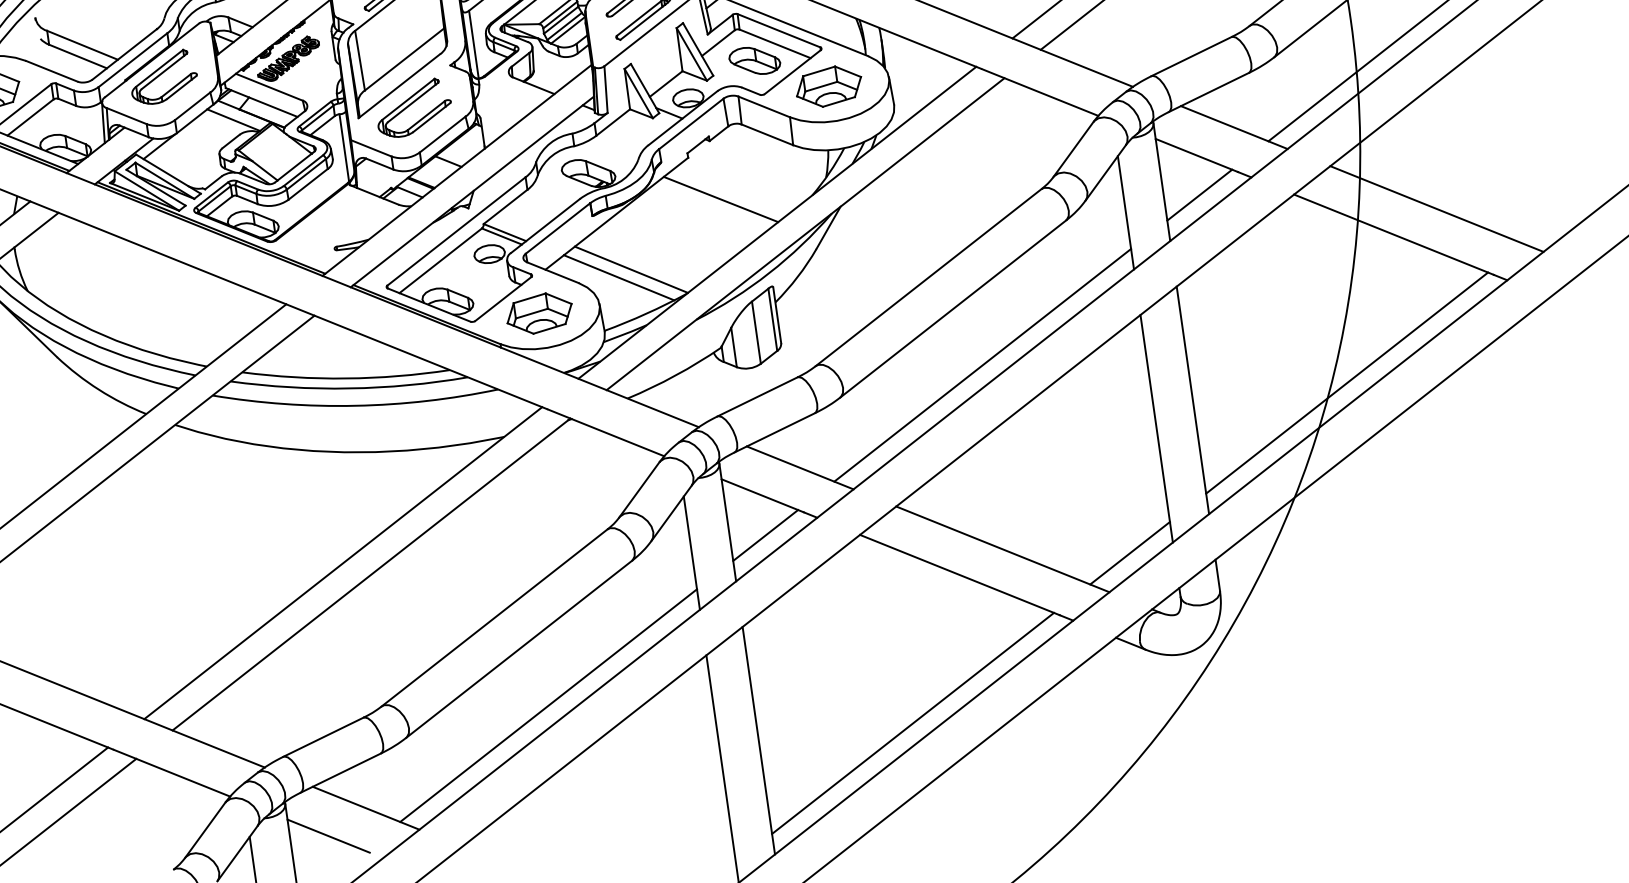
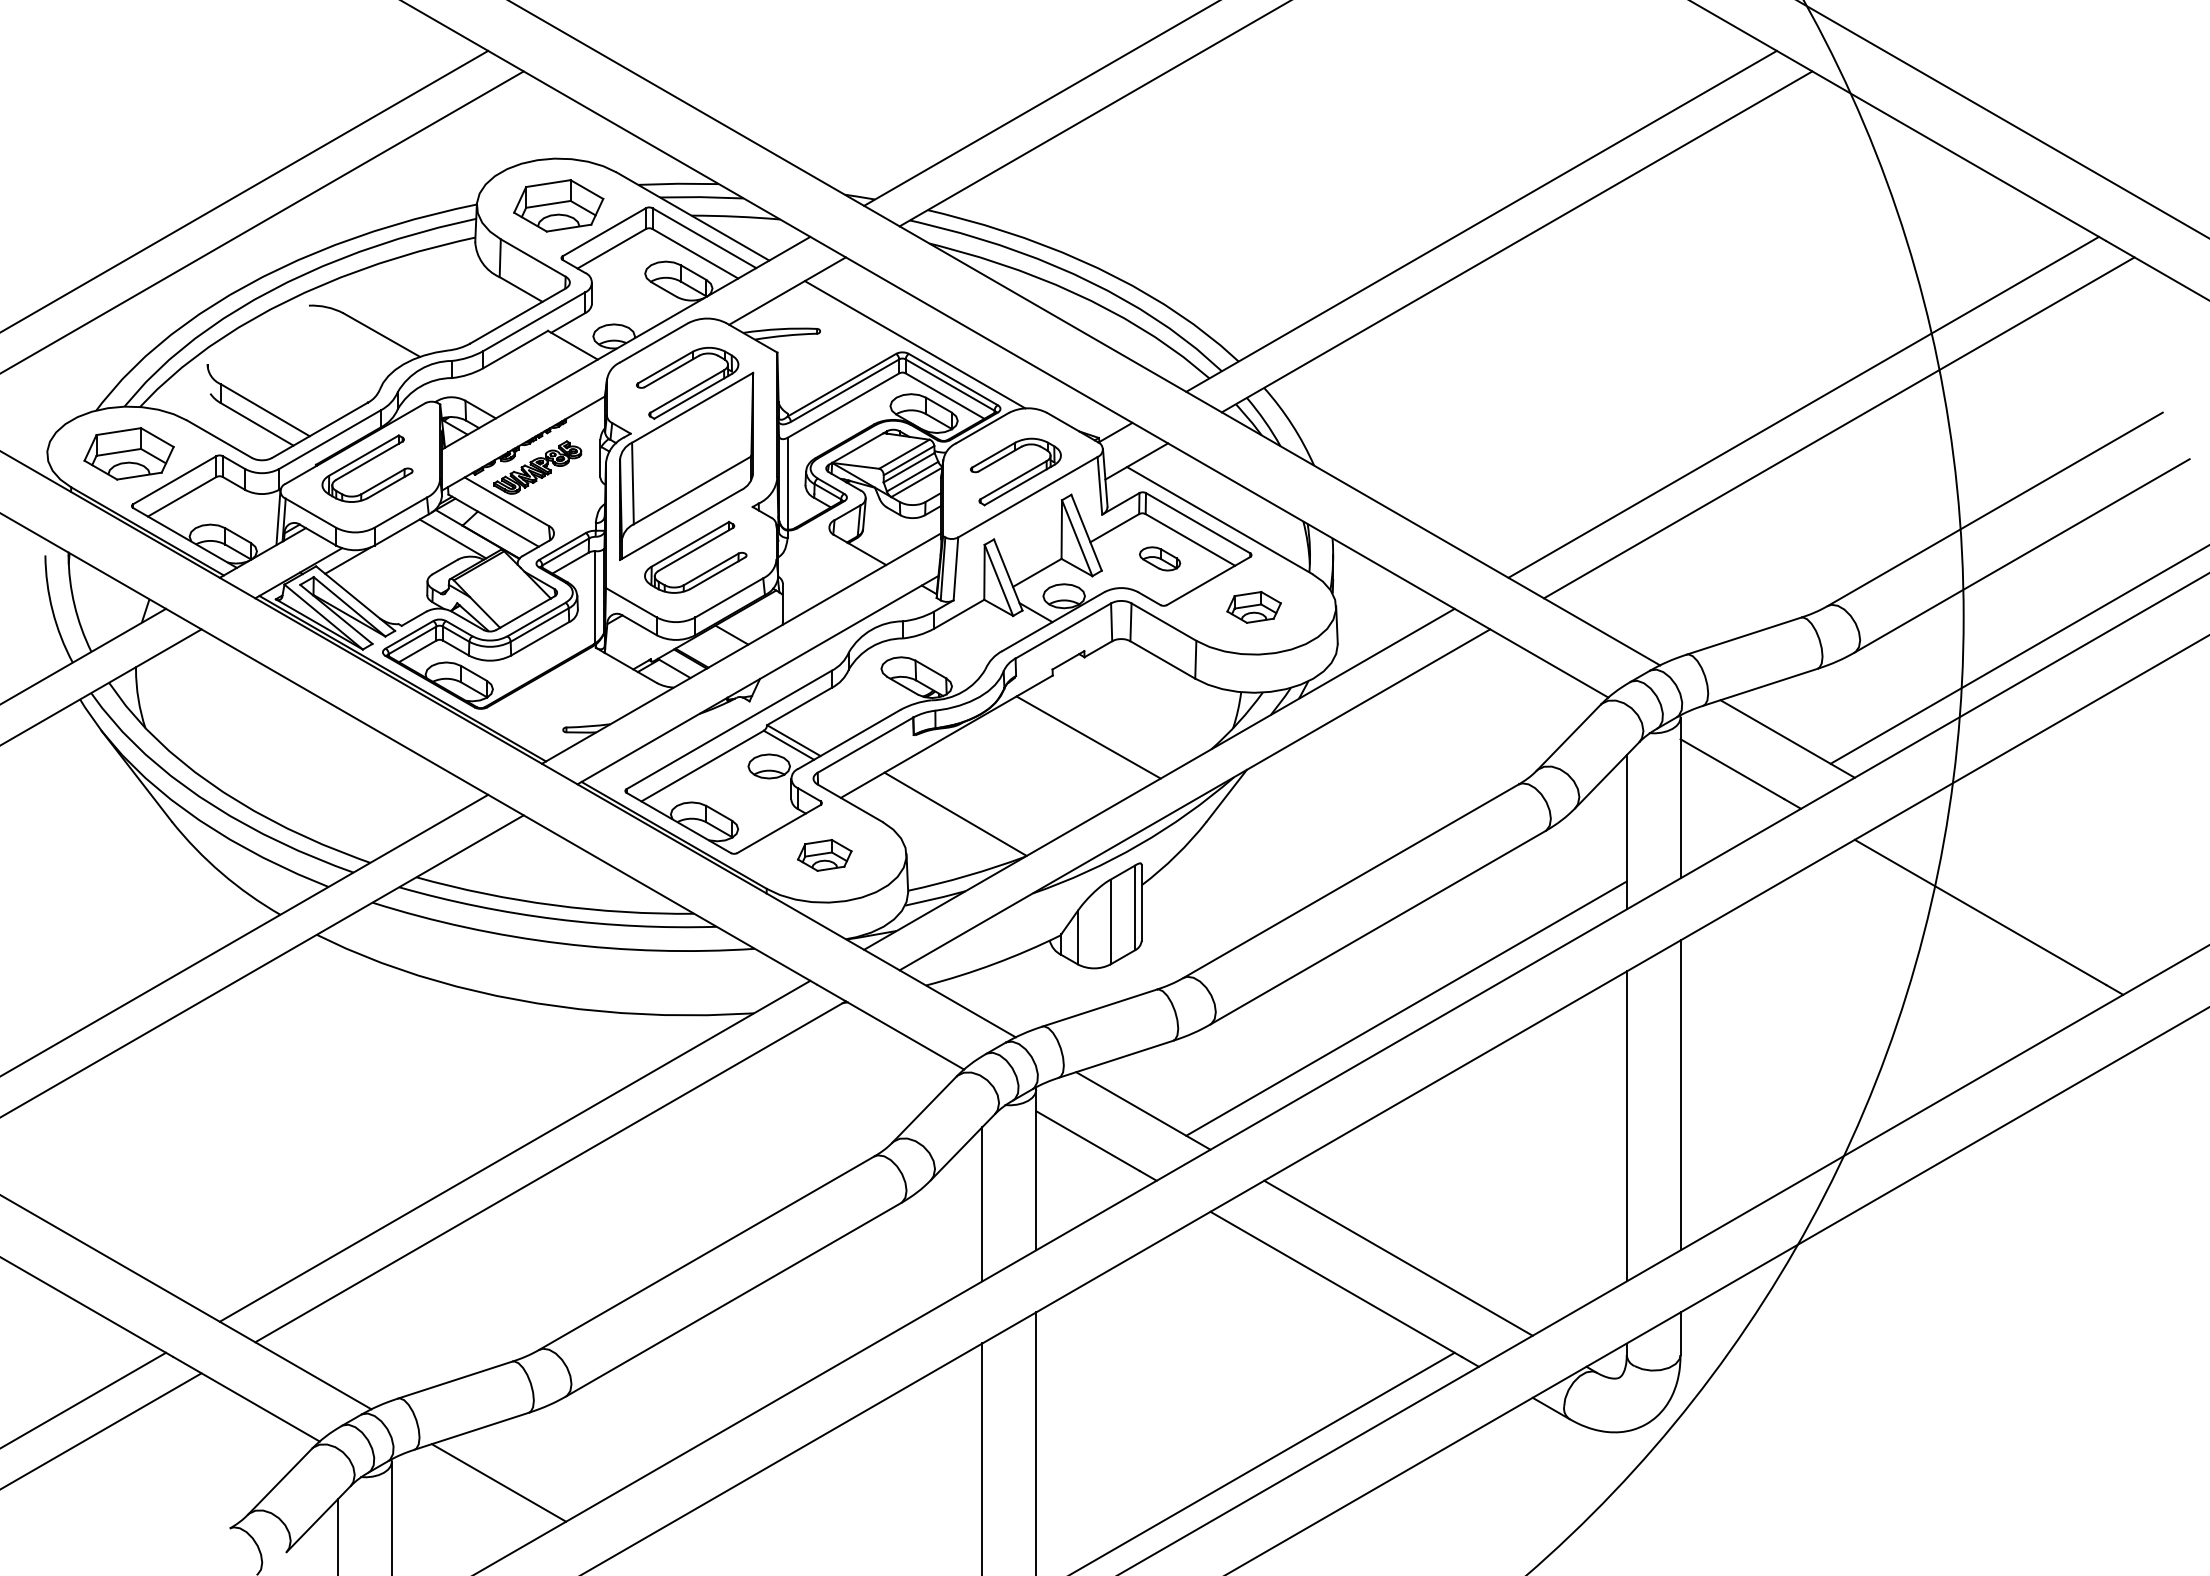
part: (754, 60) -> (1159, 558), size x0.6
part: (828, 86) -> (1253, 607), size x0.6
line: (1199, 195) -> (1728, 822), removed
line: (1436, 208) -> (2042, 885), removed
line: (618, 277) -> (937, 822), removed
part: (539, 313) -> (824, 855), size x0.6
line: (1346, 383) -> (1889, 1101), removed
line: (765, 535) -> (1084, 1194), removed
line: (1129, 553) -> (1567, 1287), removed
line: (548, 705) -> (761, 1380), removed
line: (328, 835) -> (443, 1512), removed

